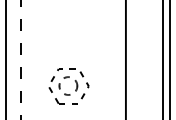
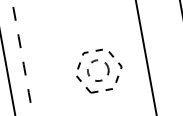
part: (66, 93) -> (97, 79), moved

